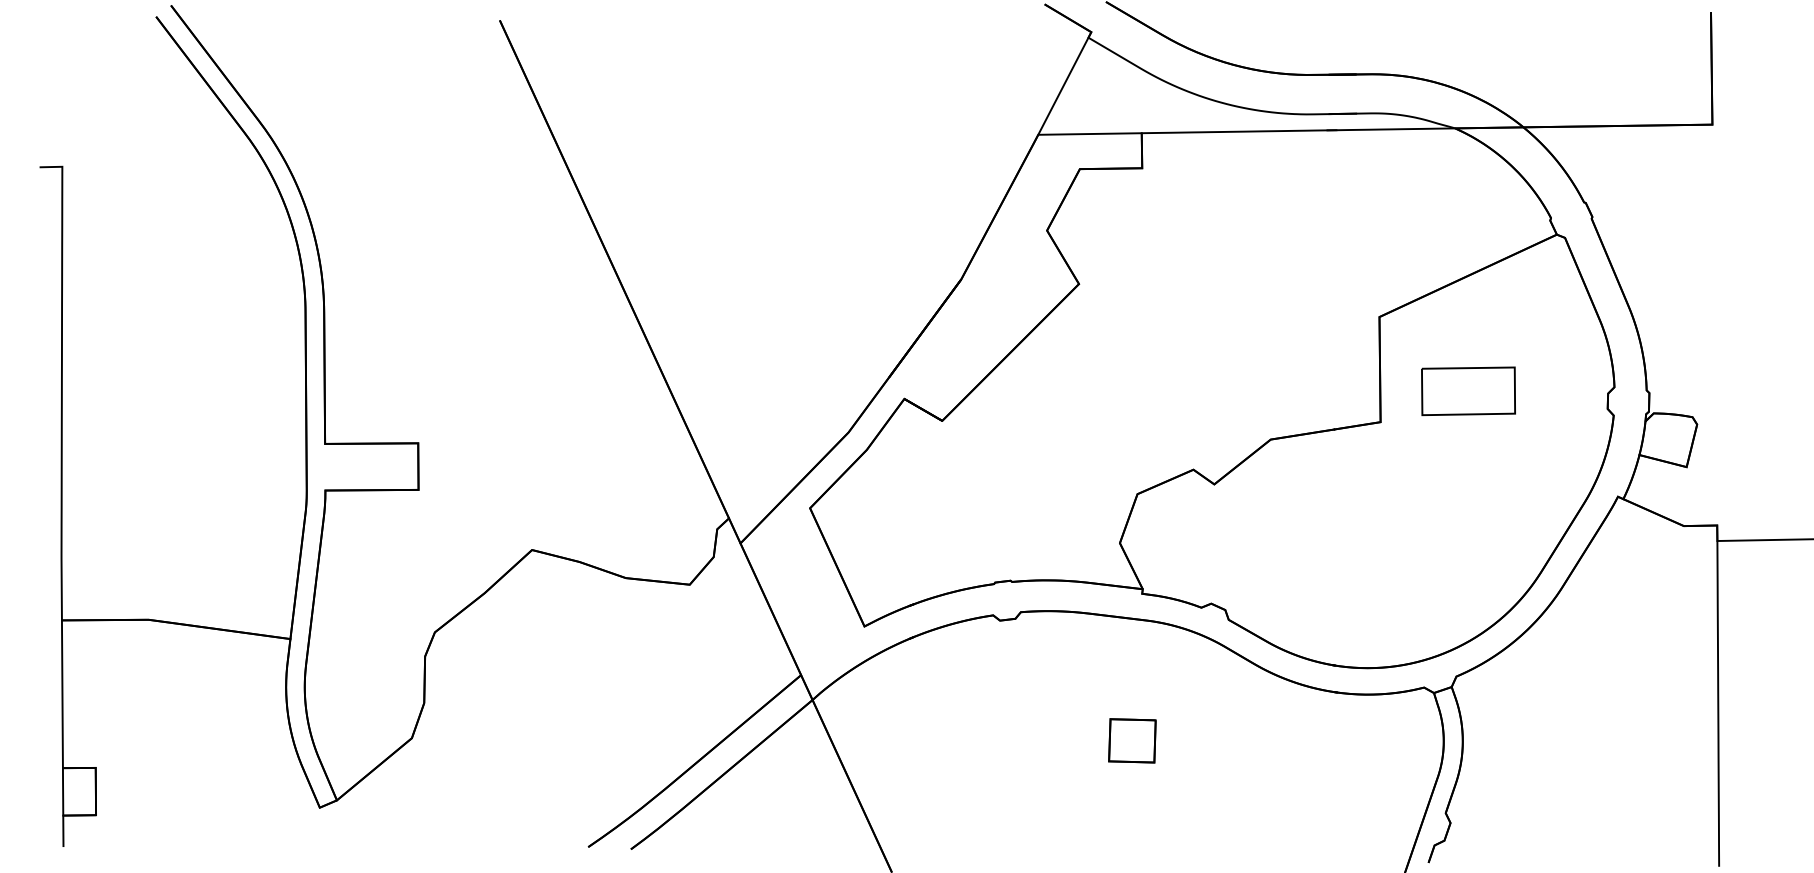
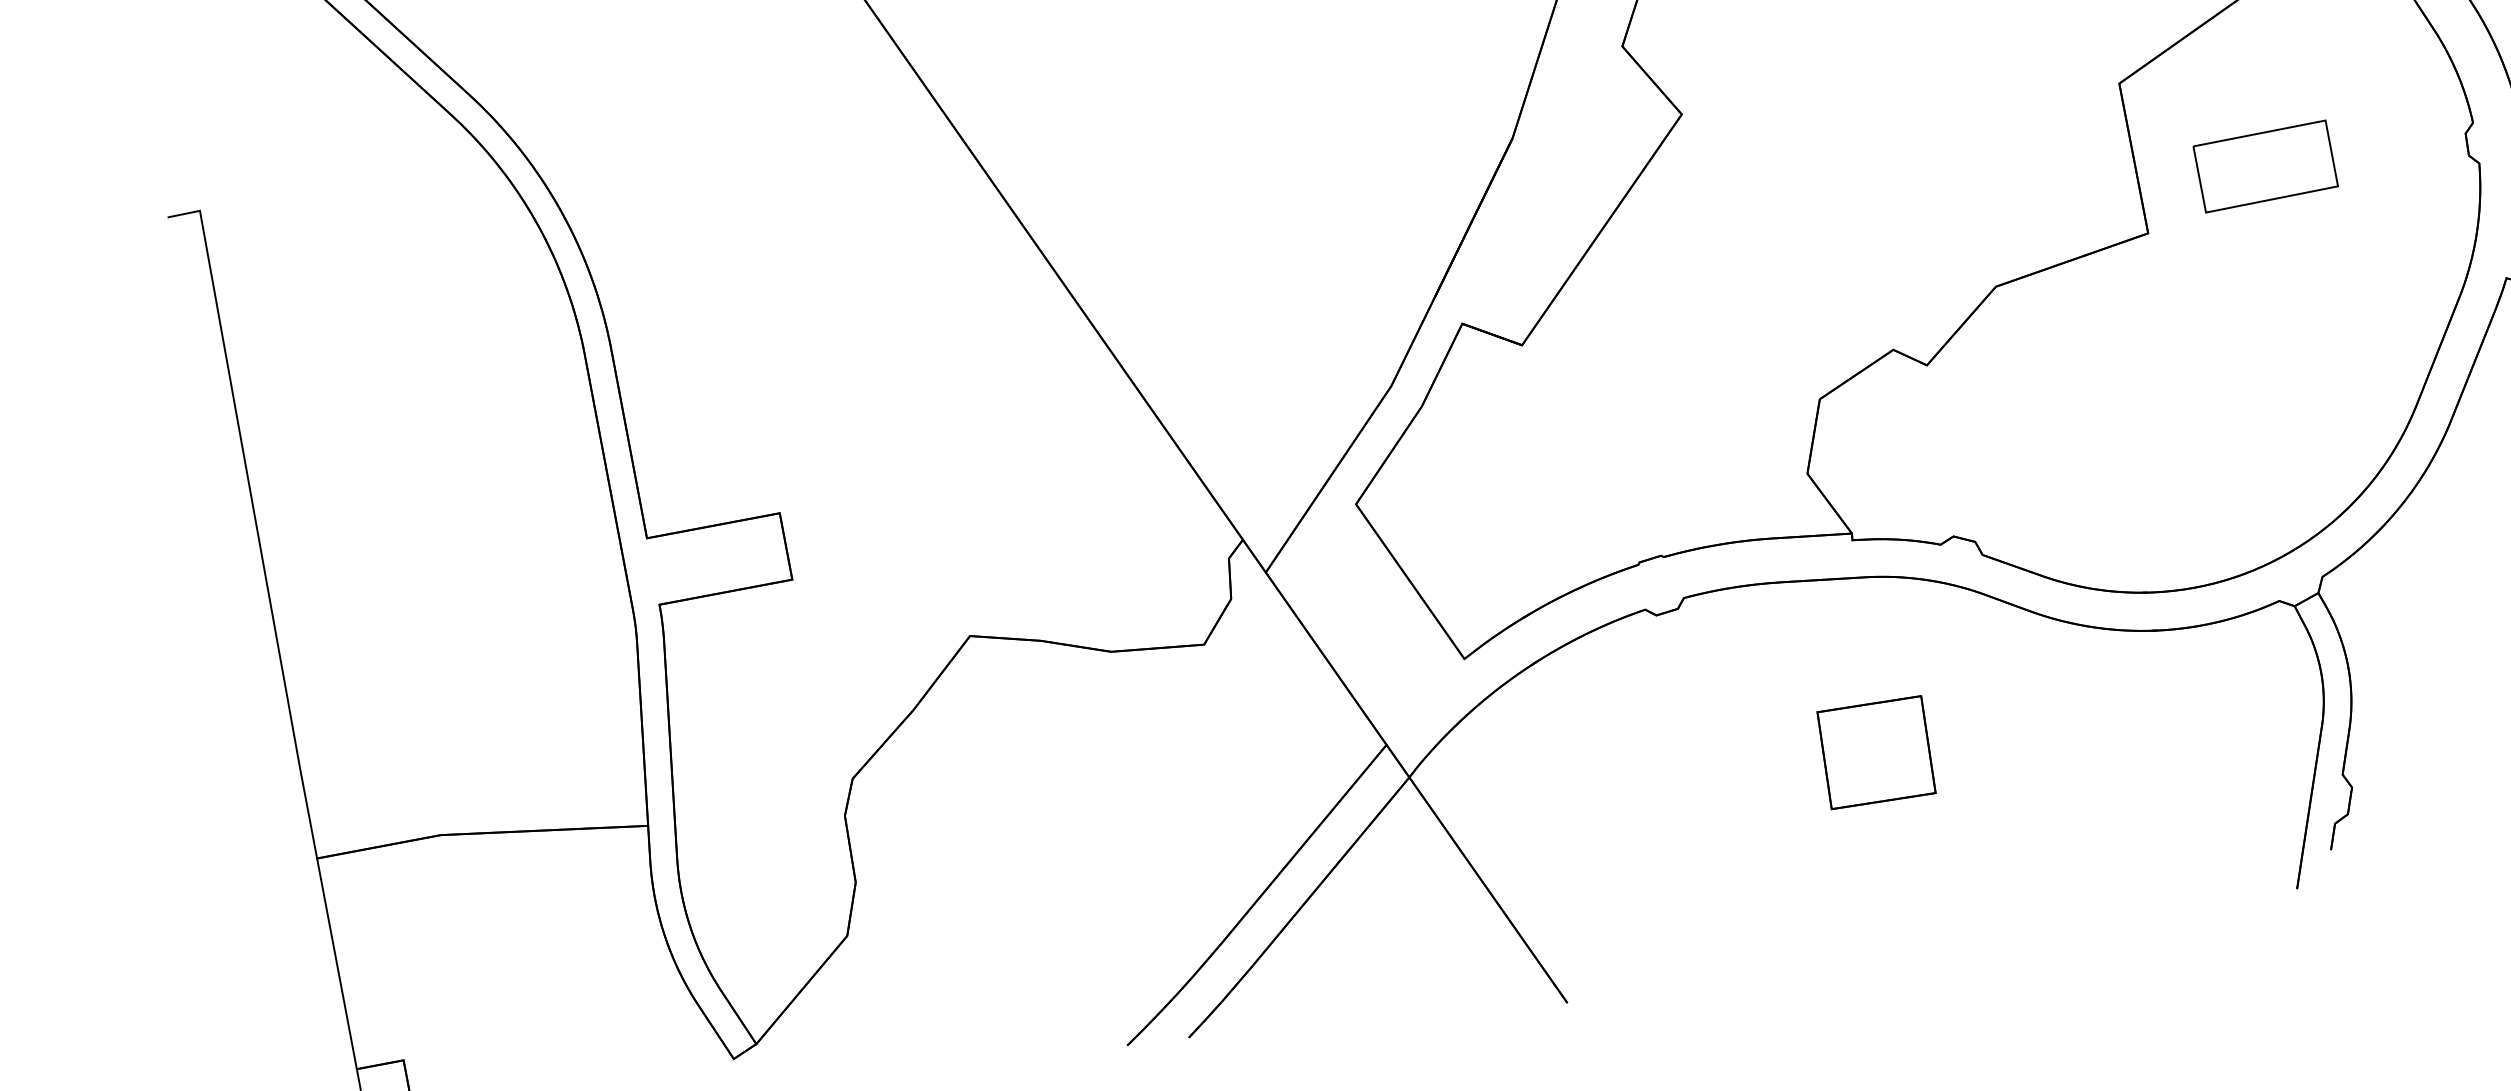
part: (1132, 740) -> (1876, 752), size x1.6

